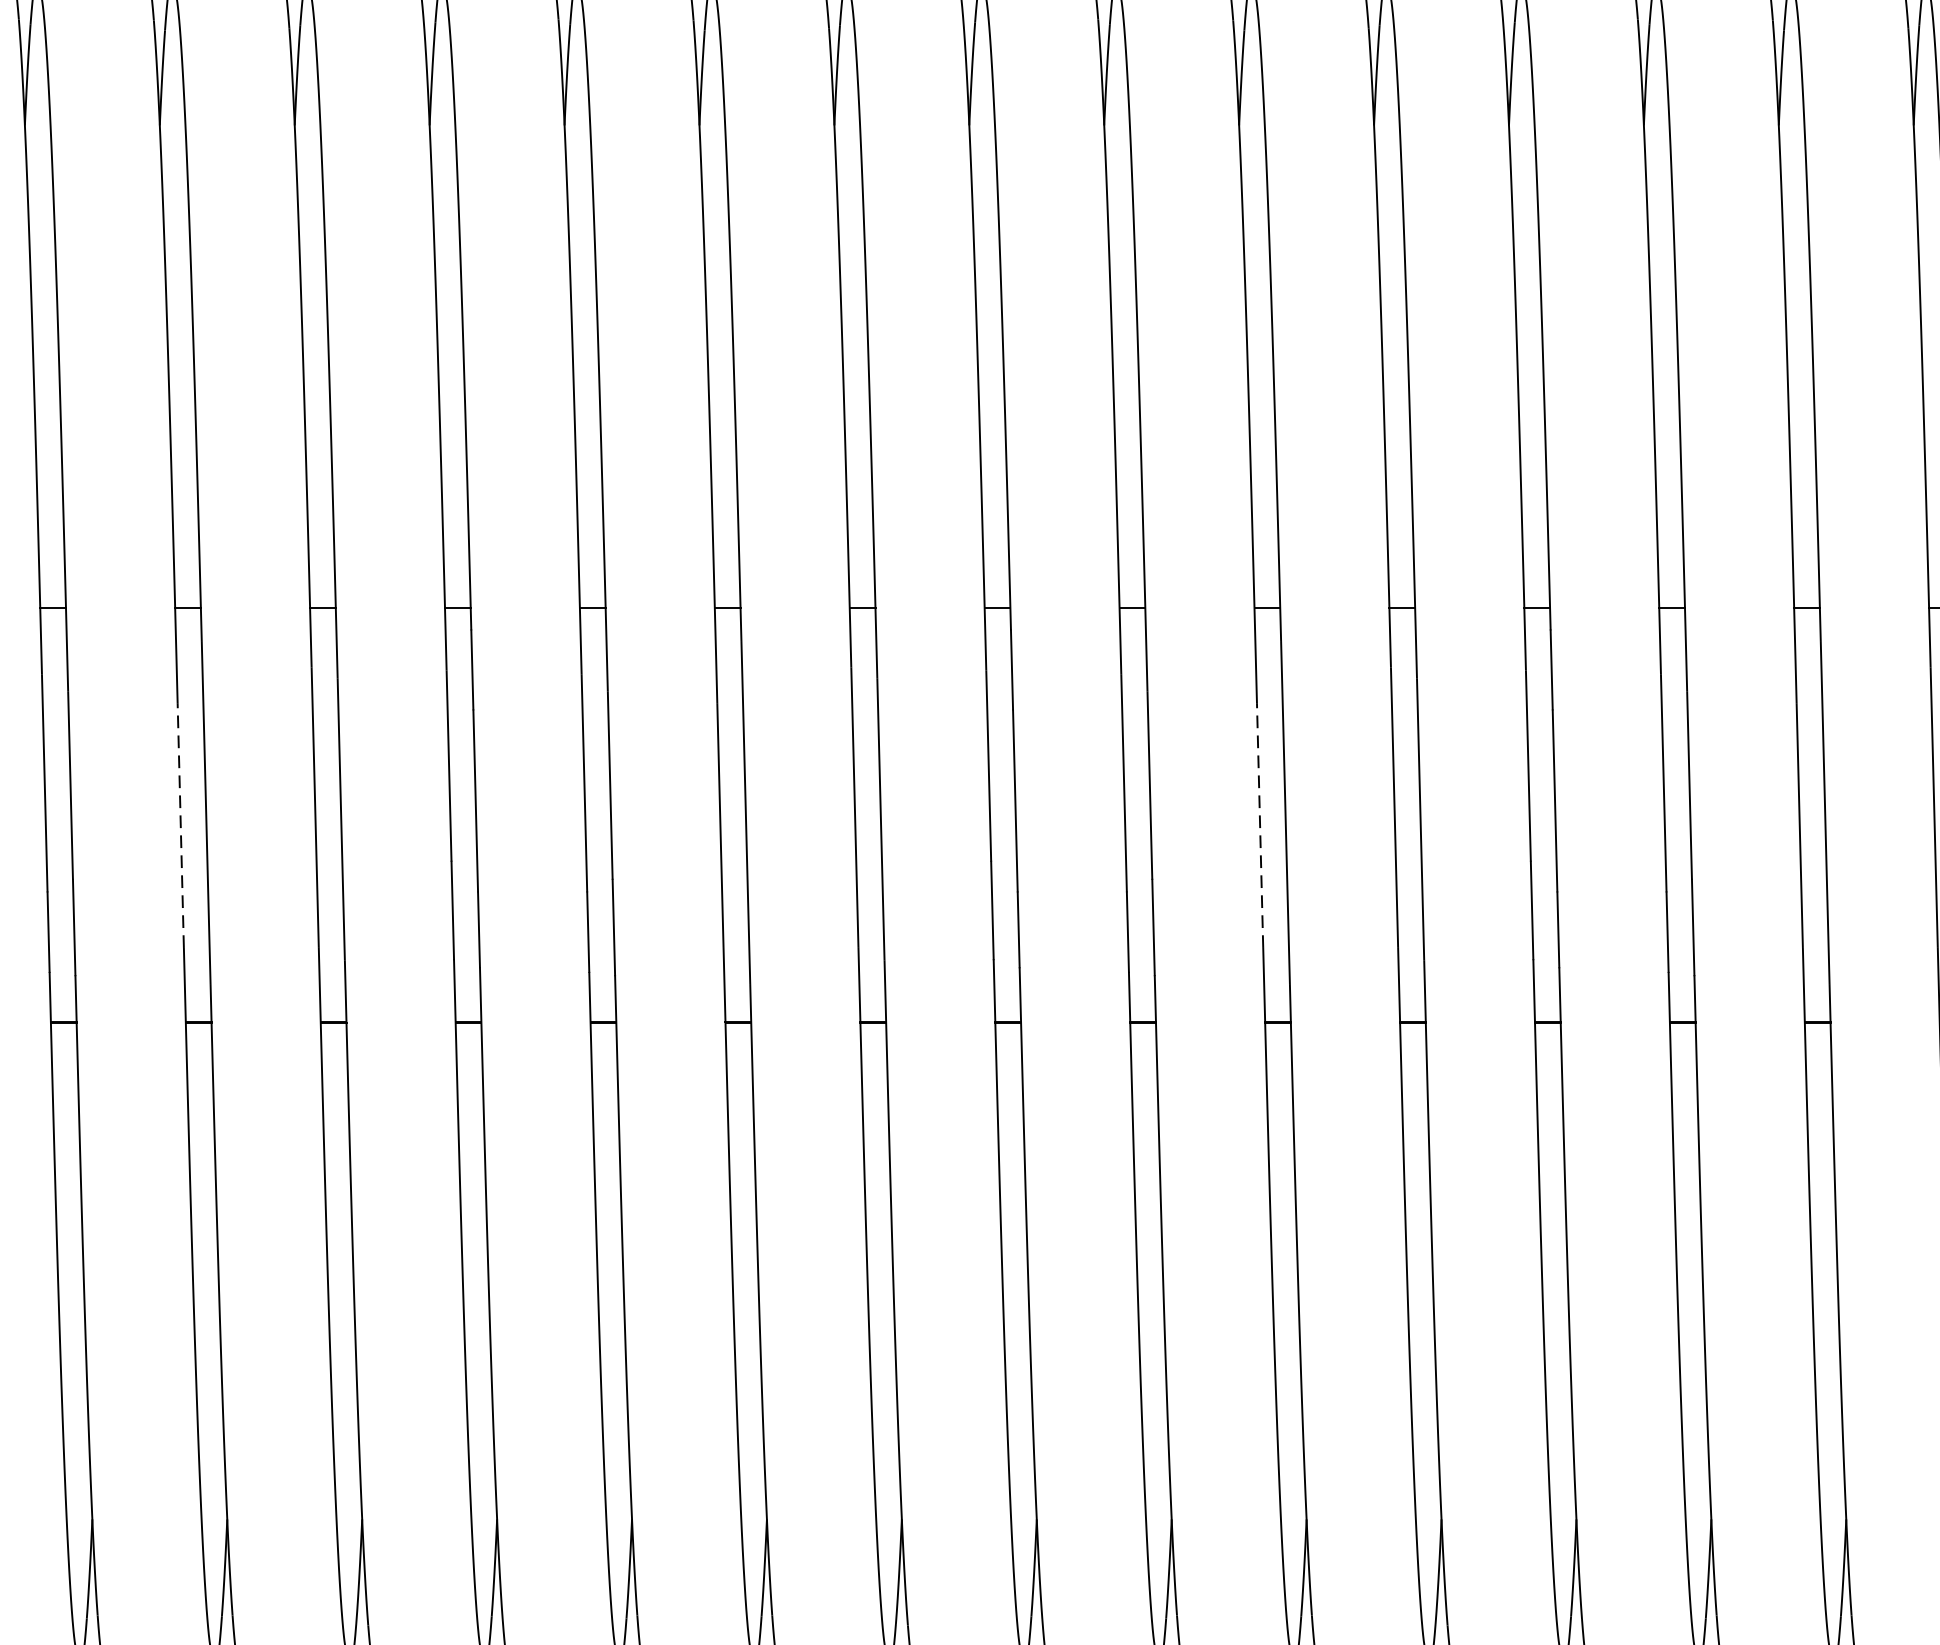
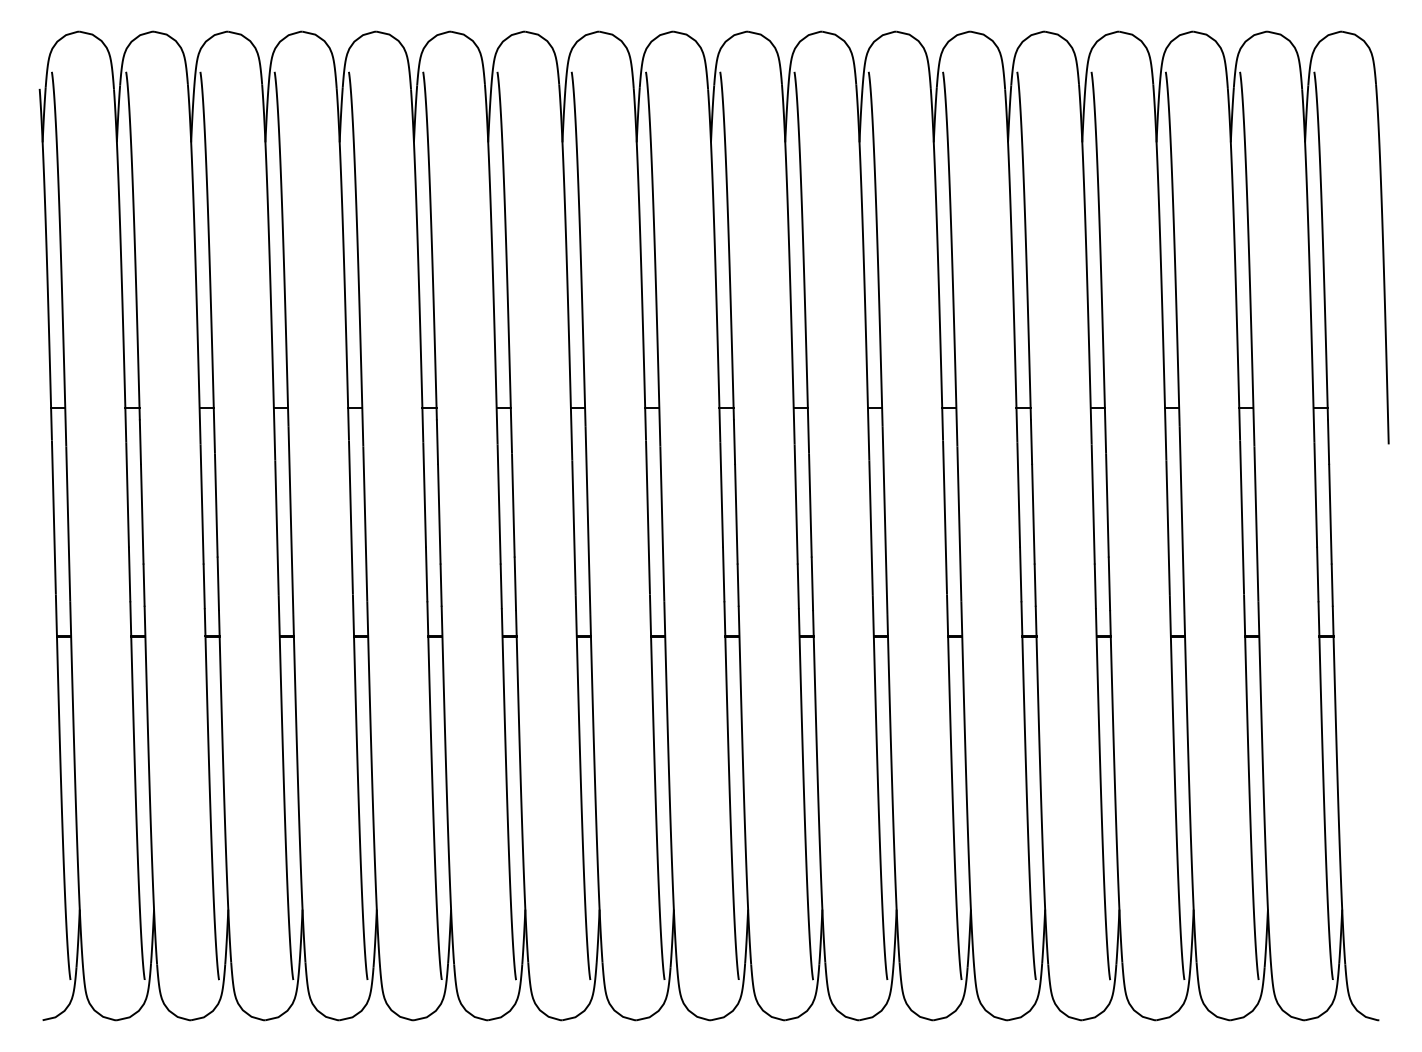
line: (179, 825) -> (276, 527), dashed -> solid
line: (1260, 825) -> (871, 527), dashed -> solid

